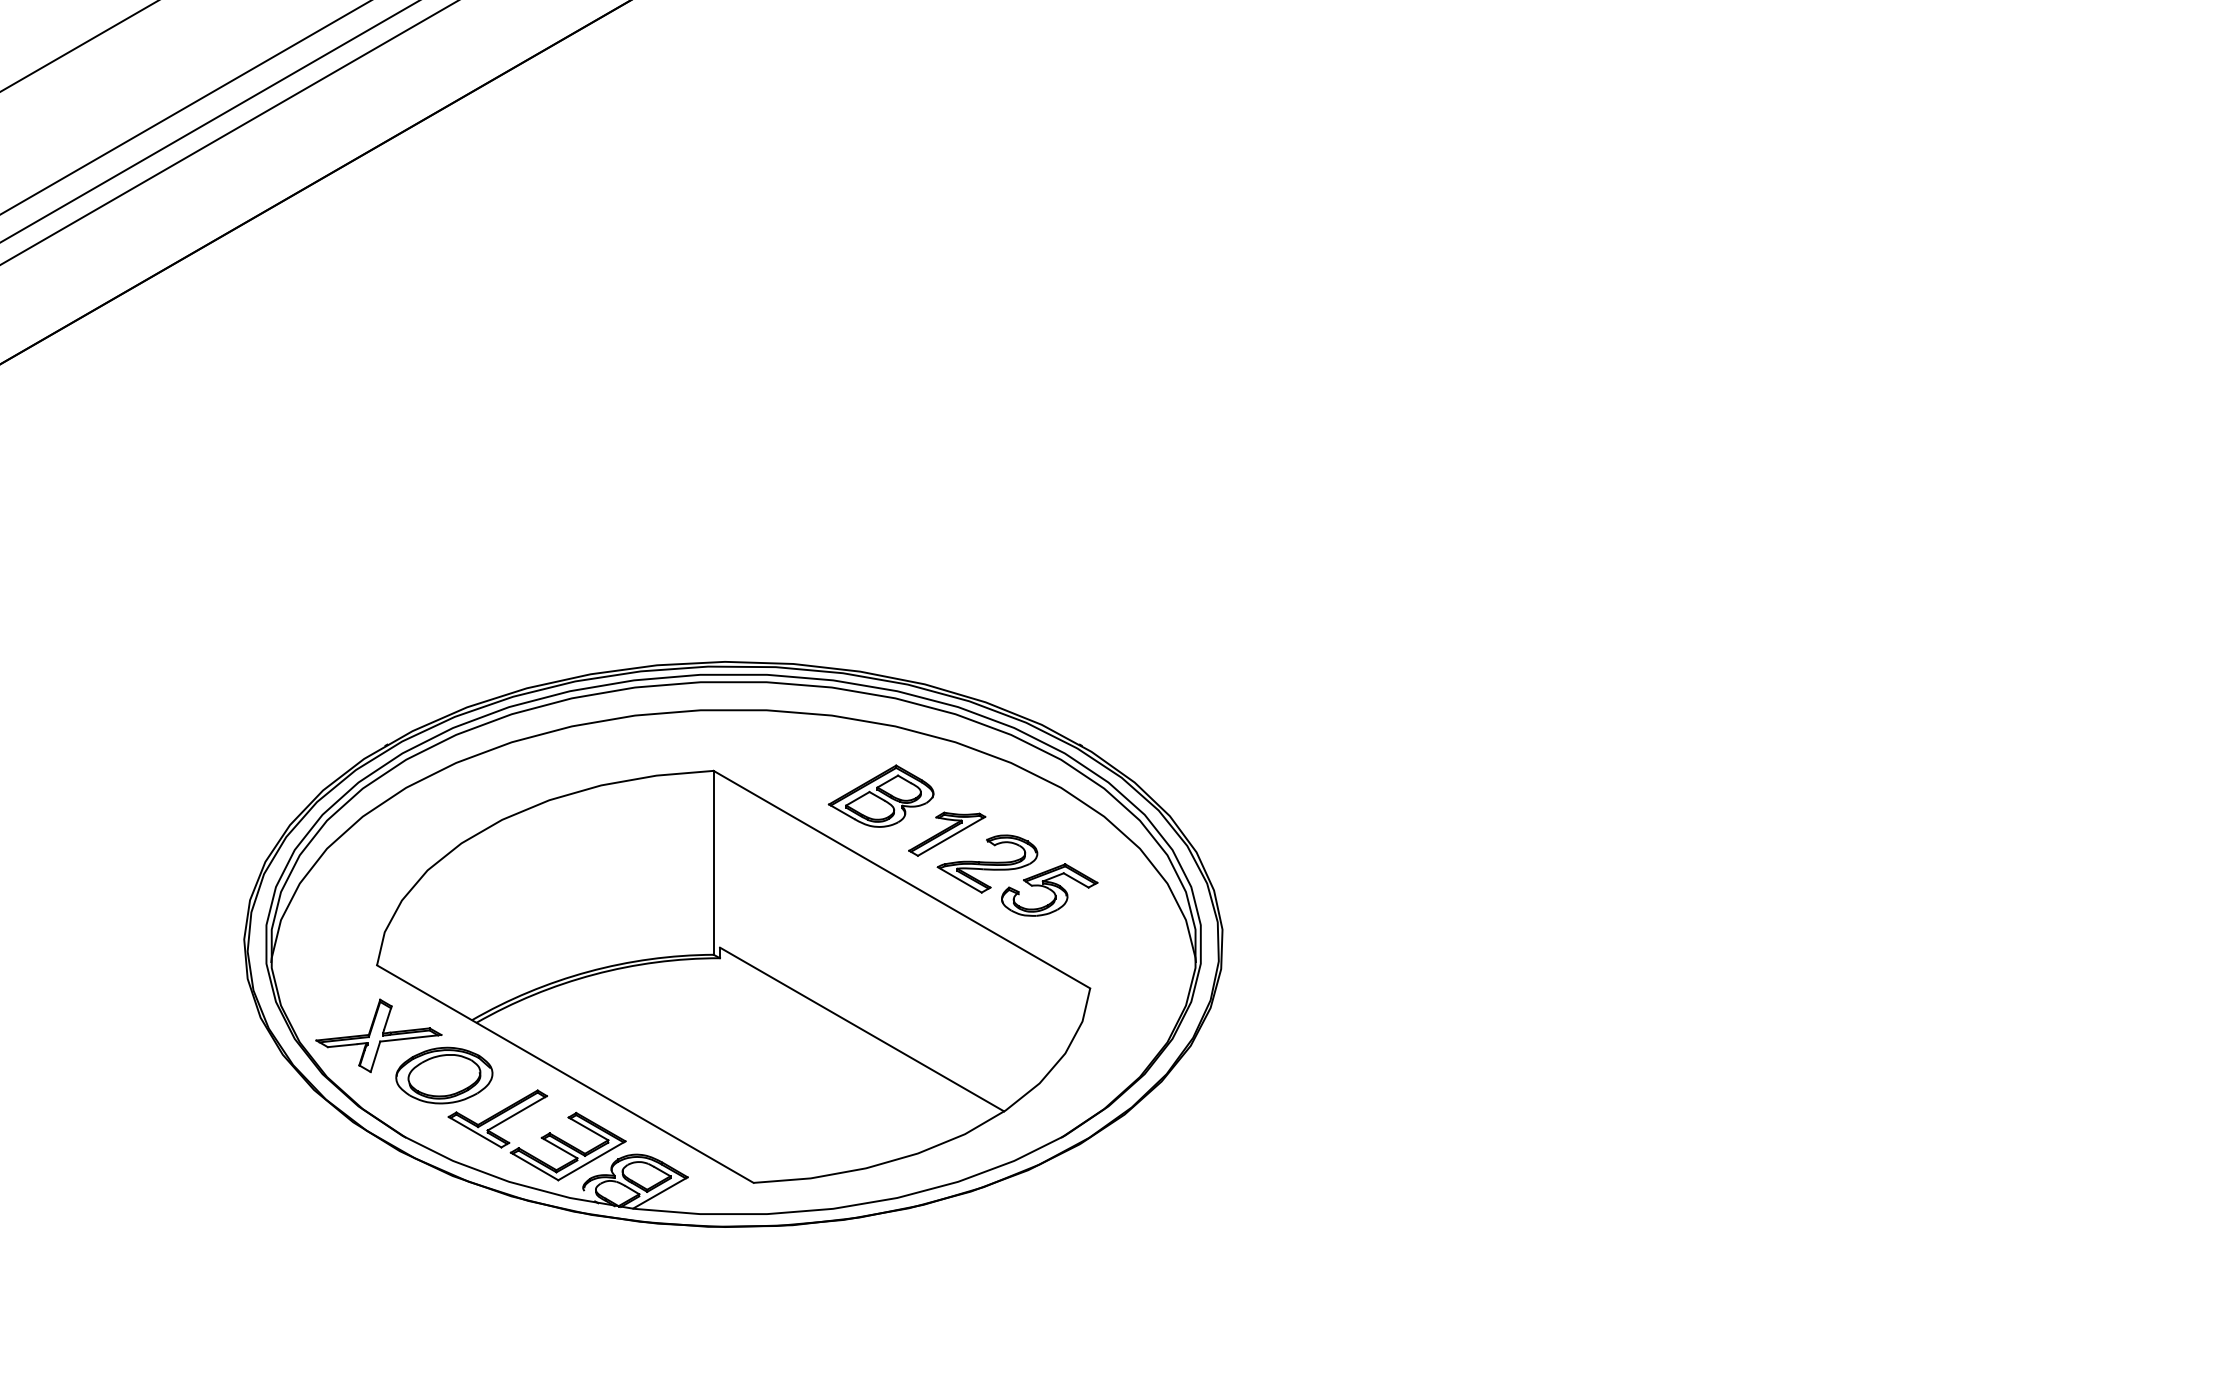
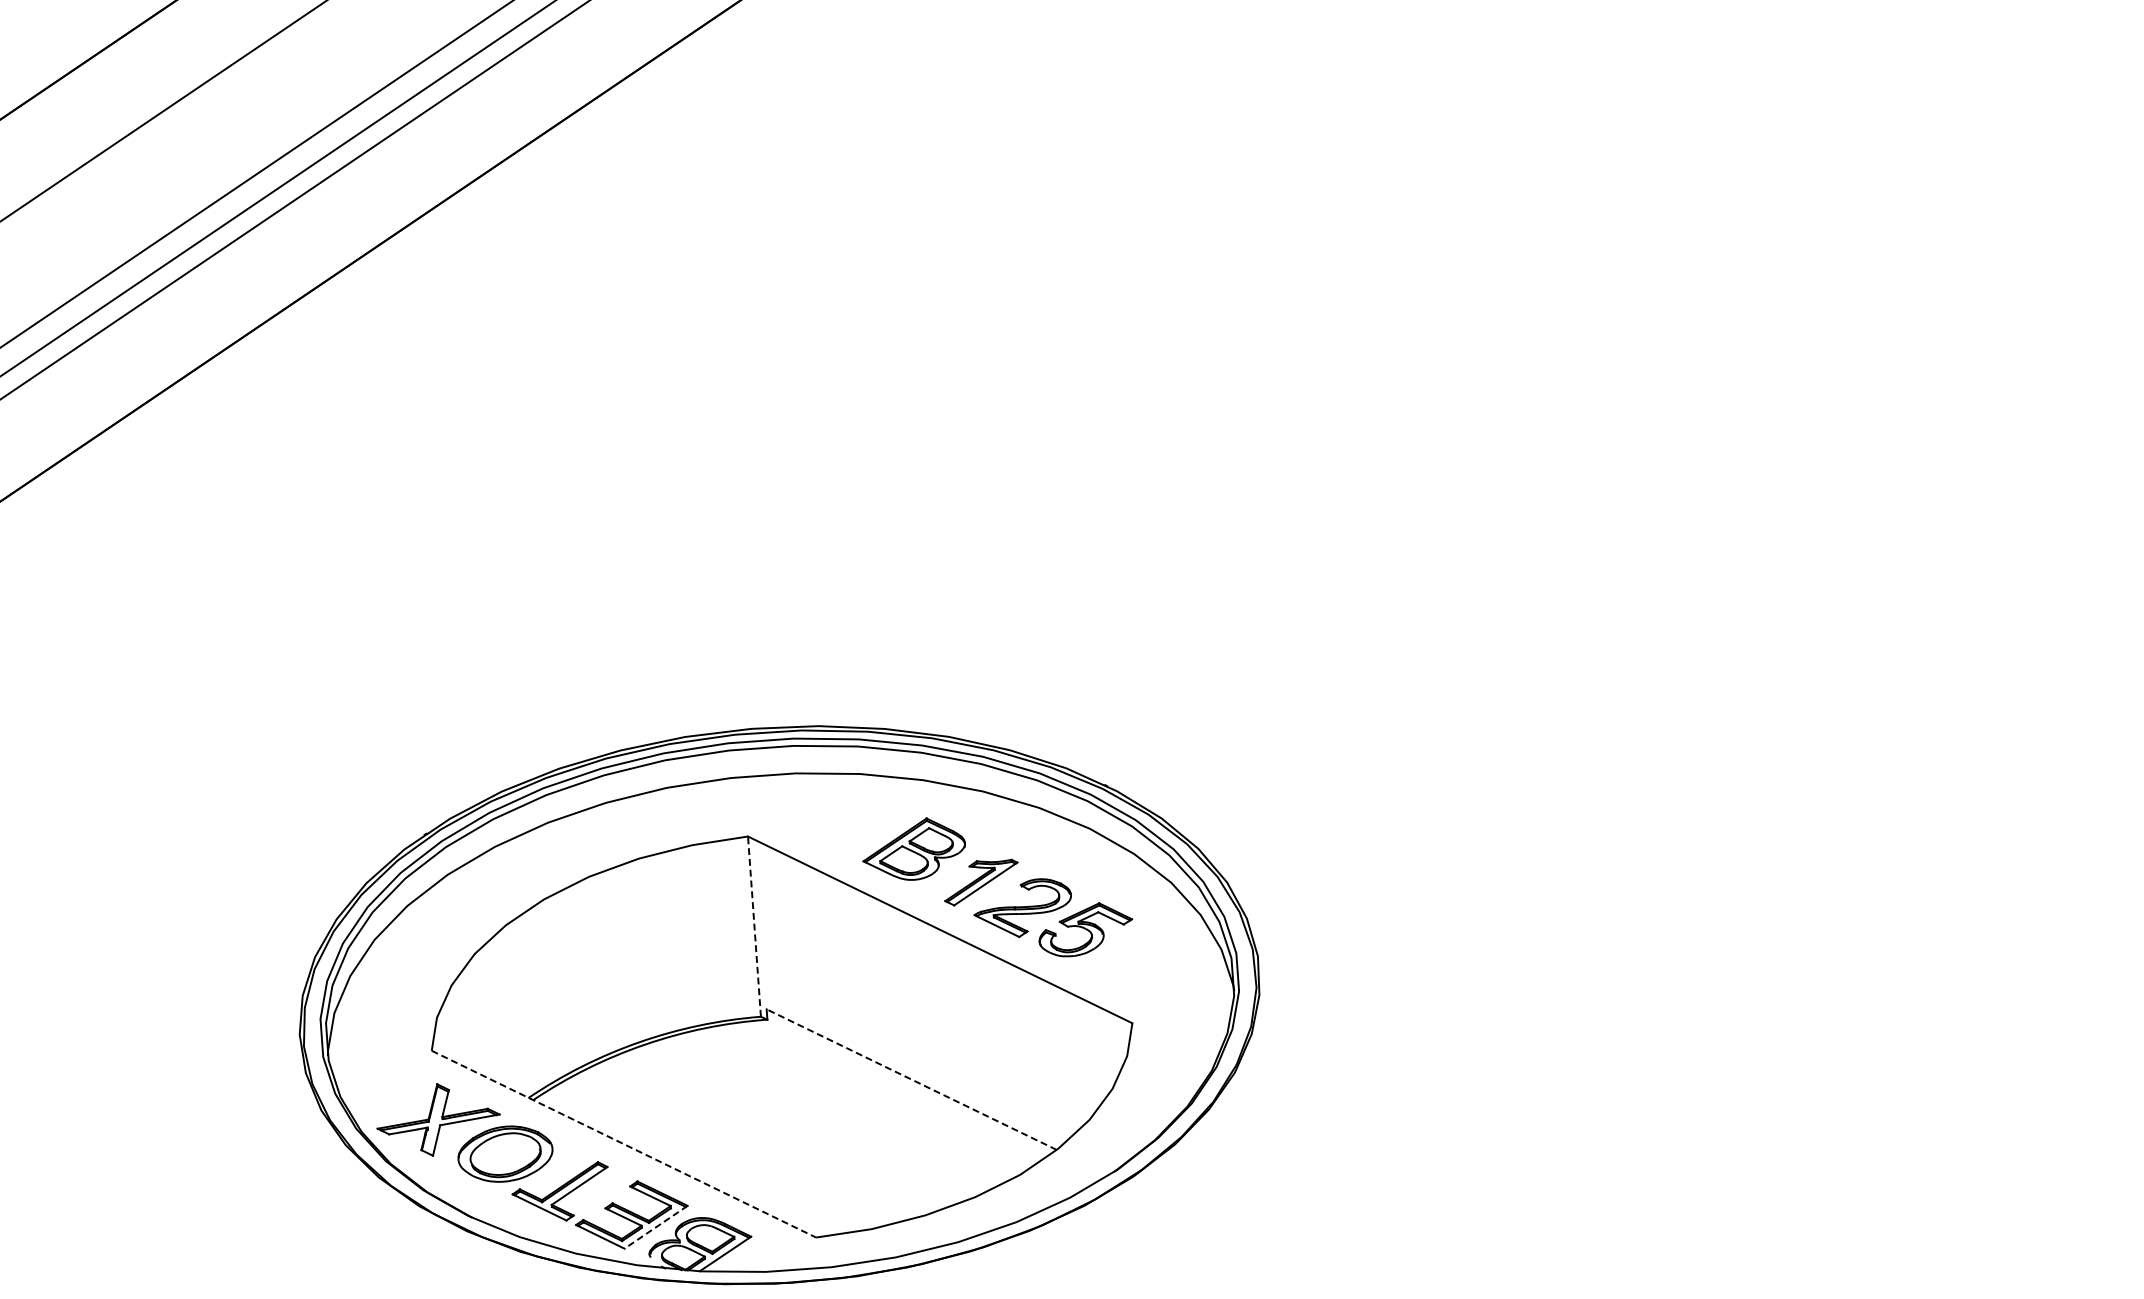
line: (713, 862) -> (754, 926), solid -> dashed
line: (861, 1029) -> (911, 1079), solid -> dashed
line: (565, 1074) -> (624, 1144), solid -> dashed
line: (591, 1160) -> (655, 1226), solid -> dashed

